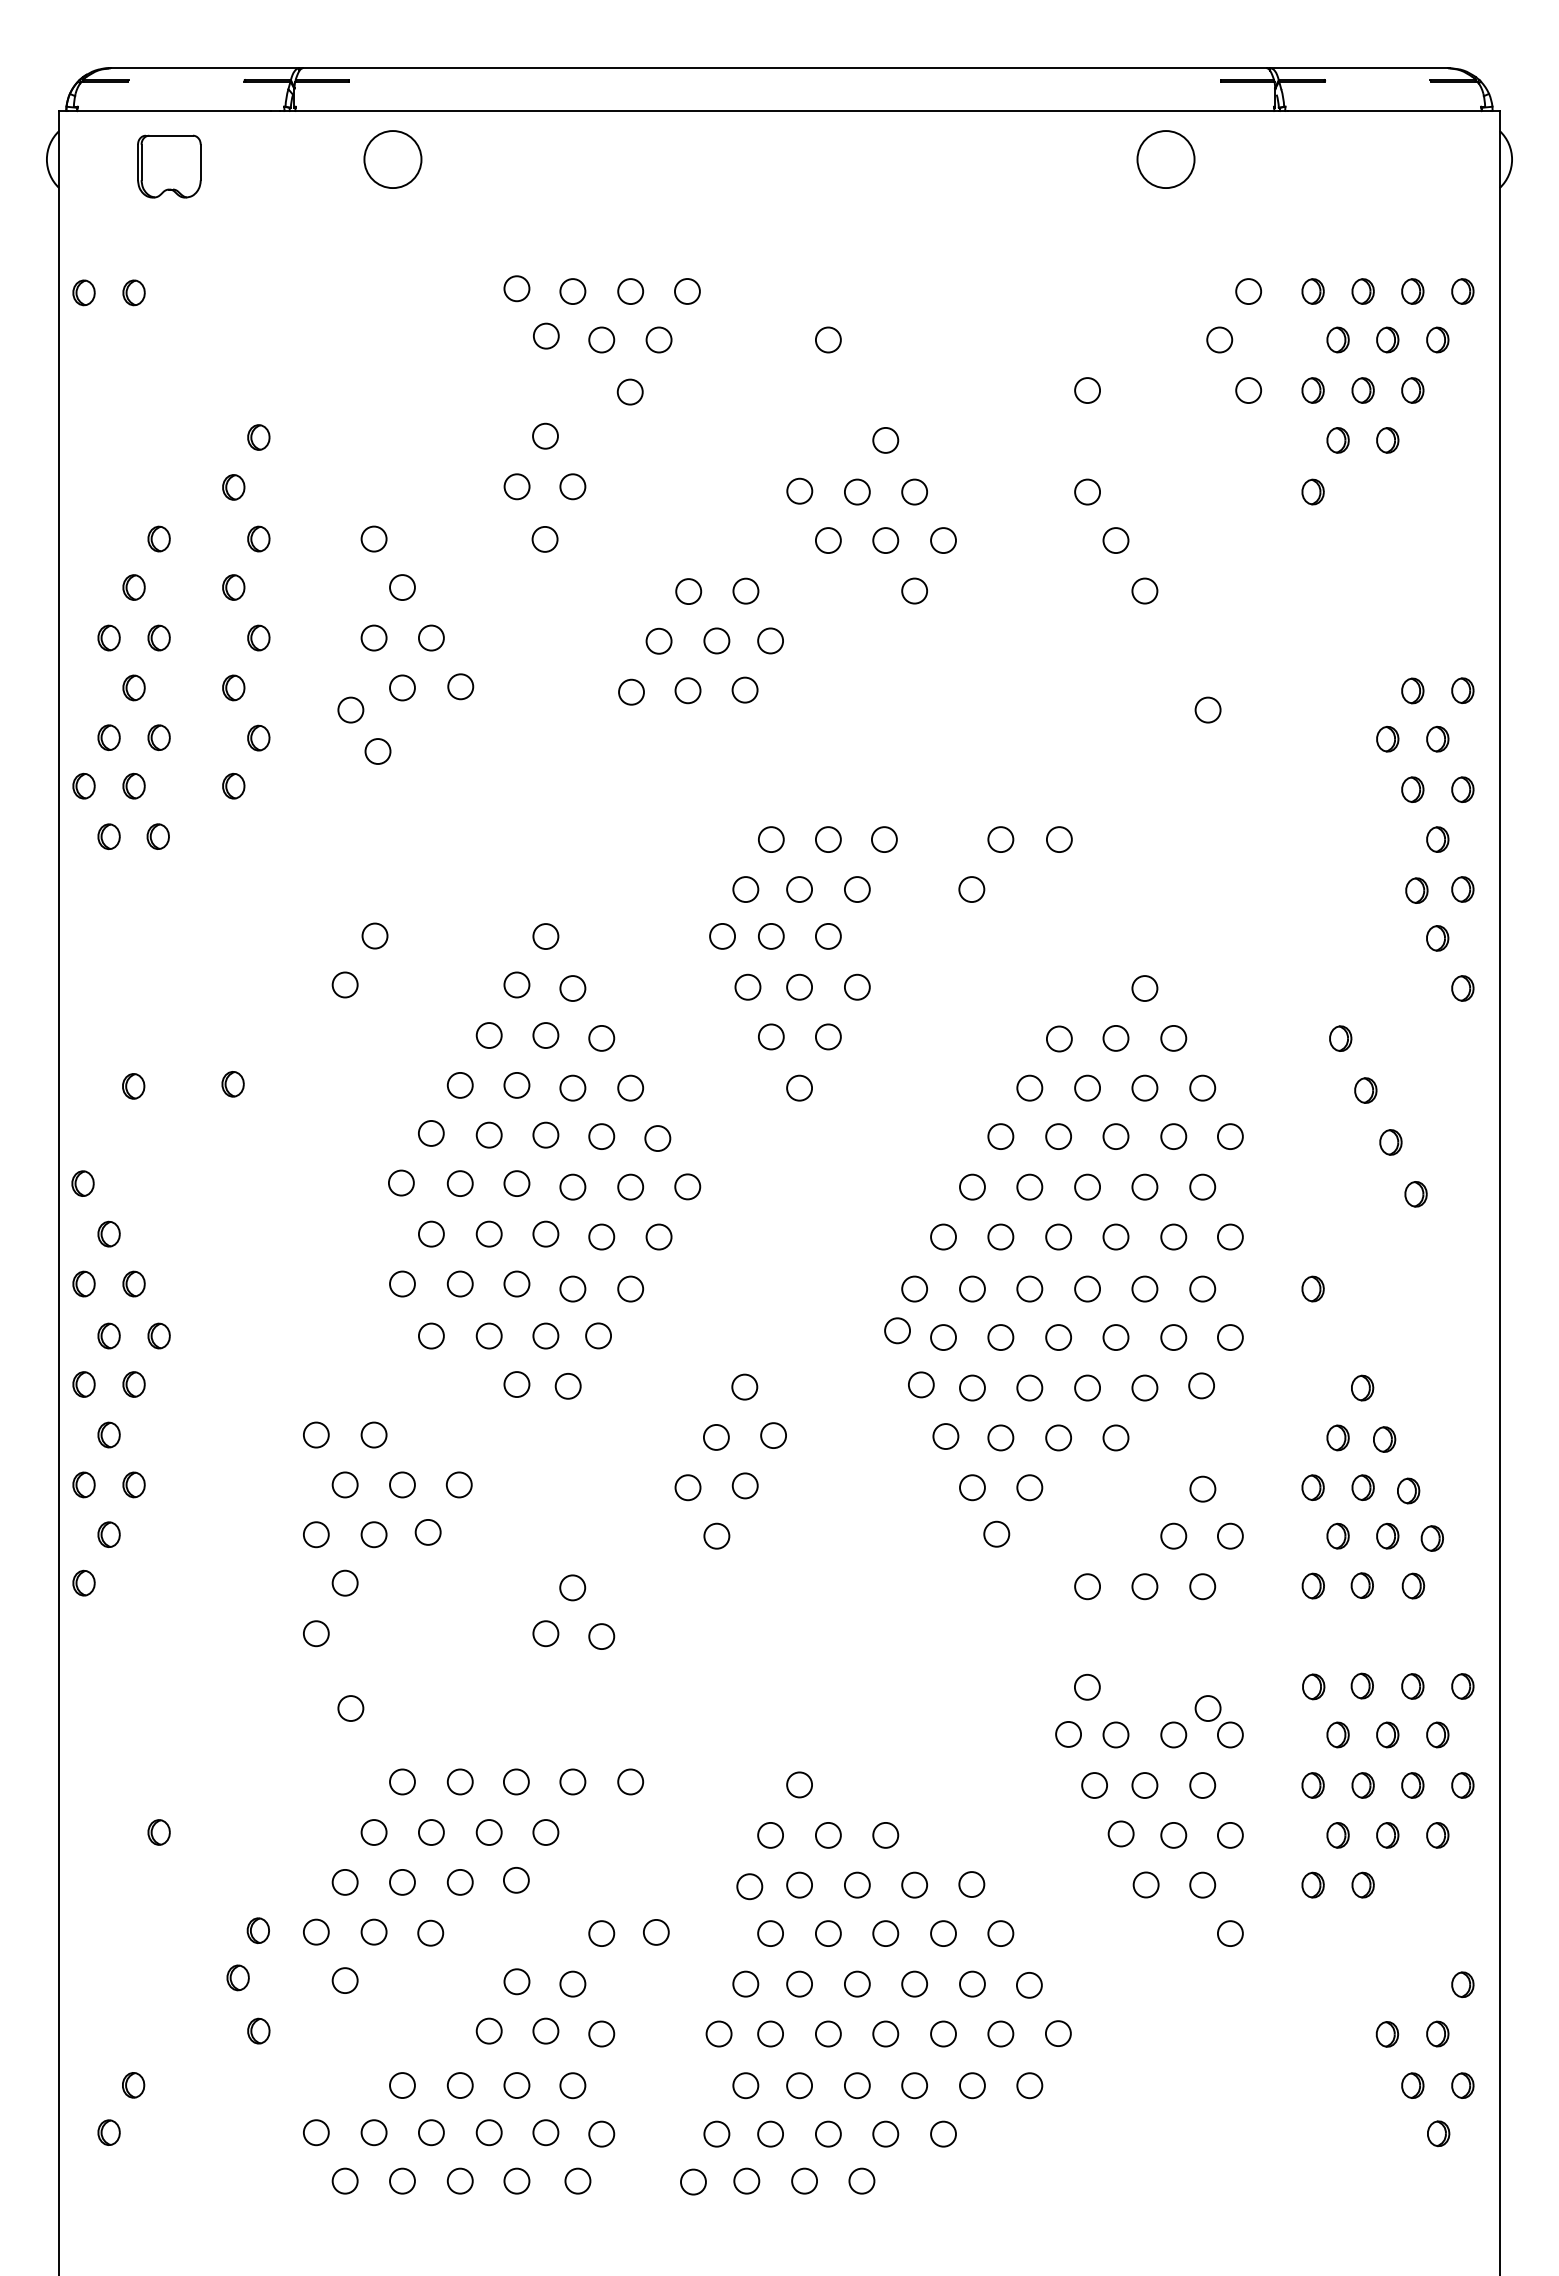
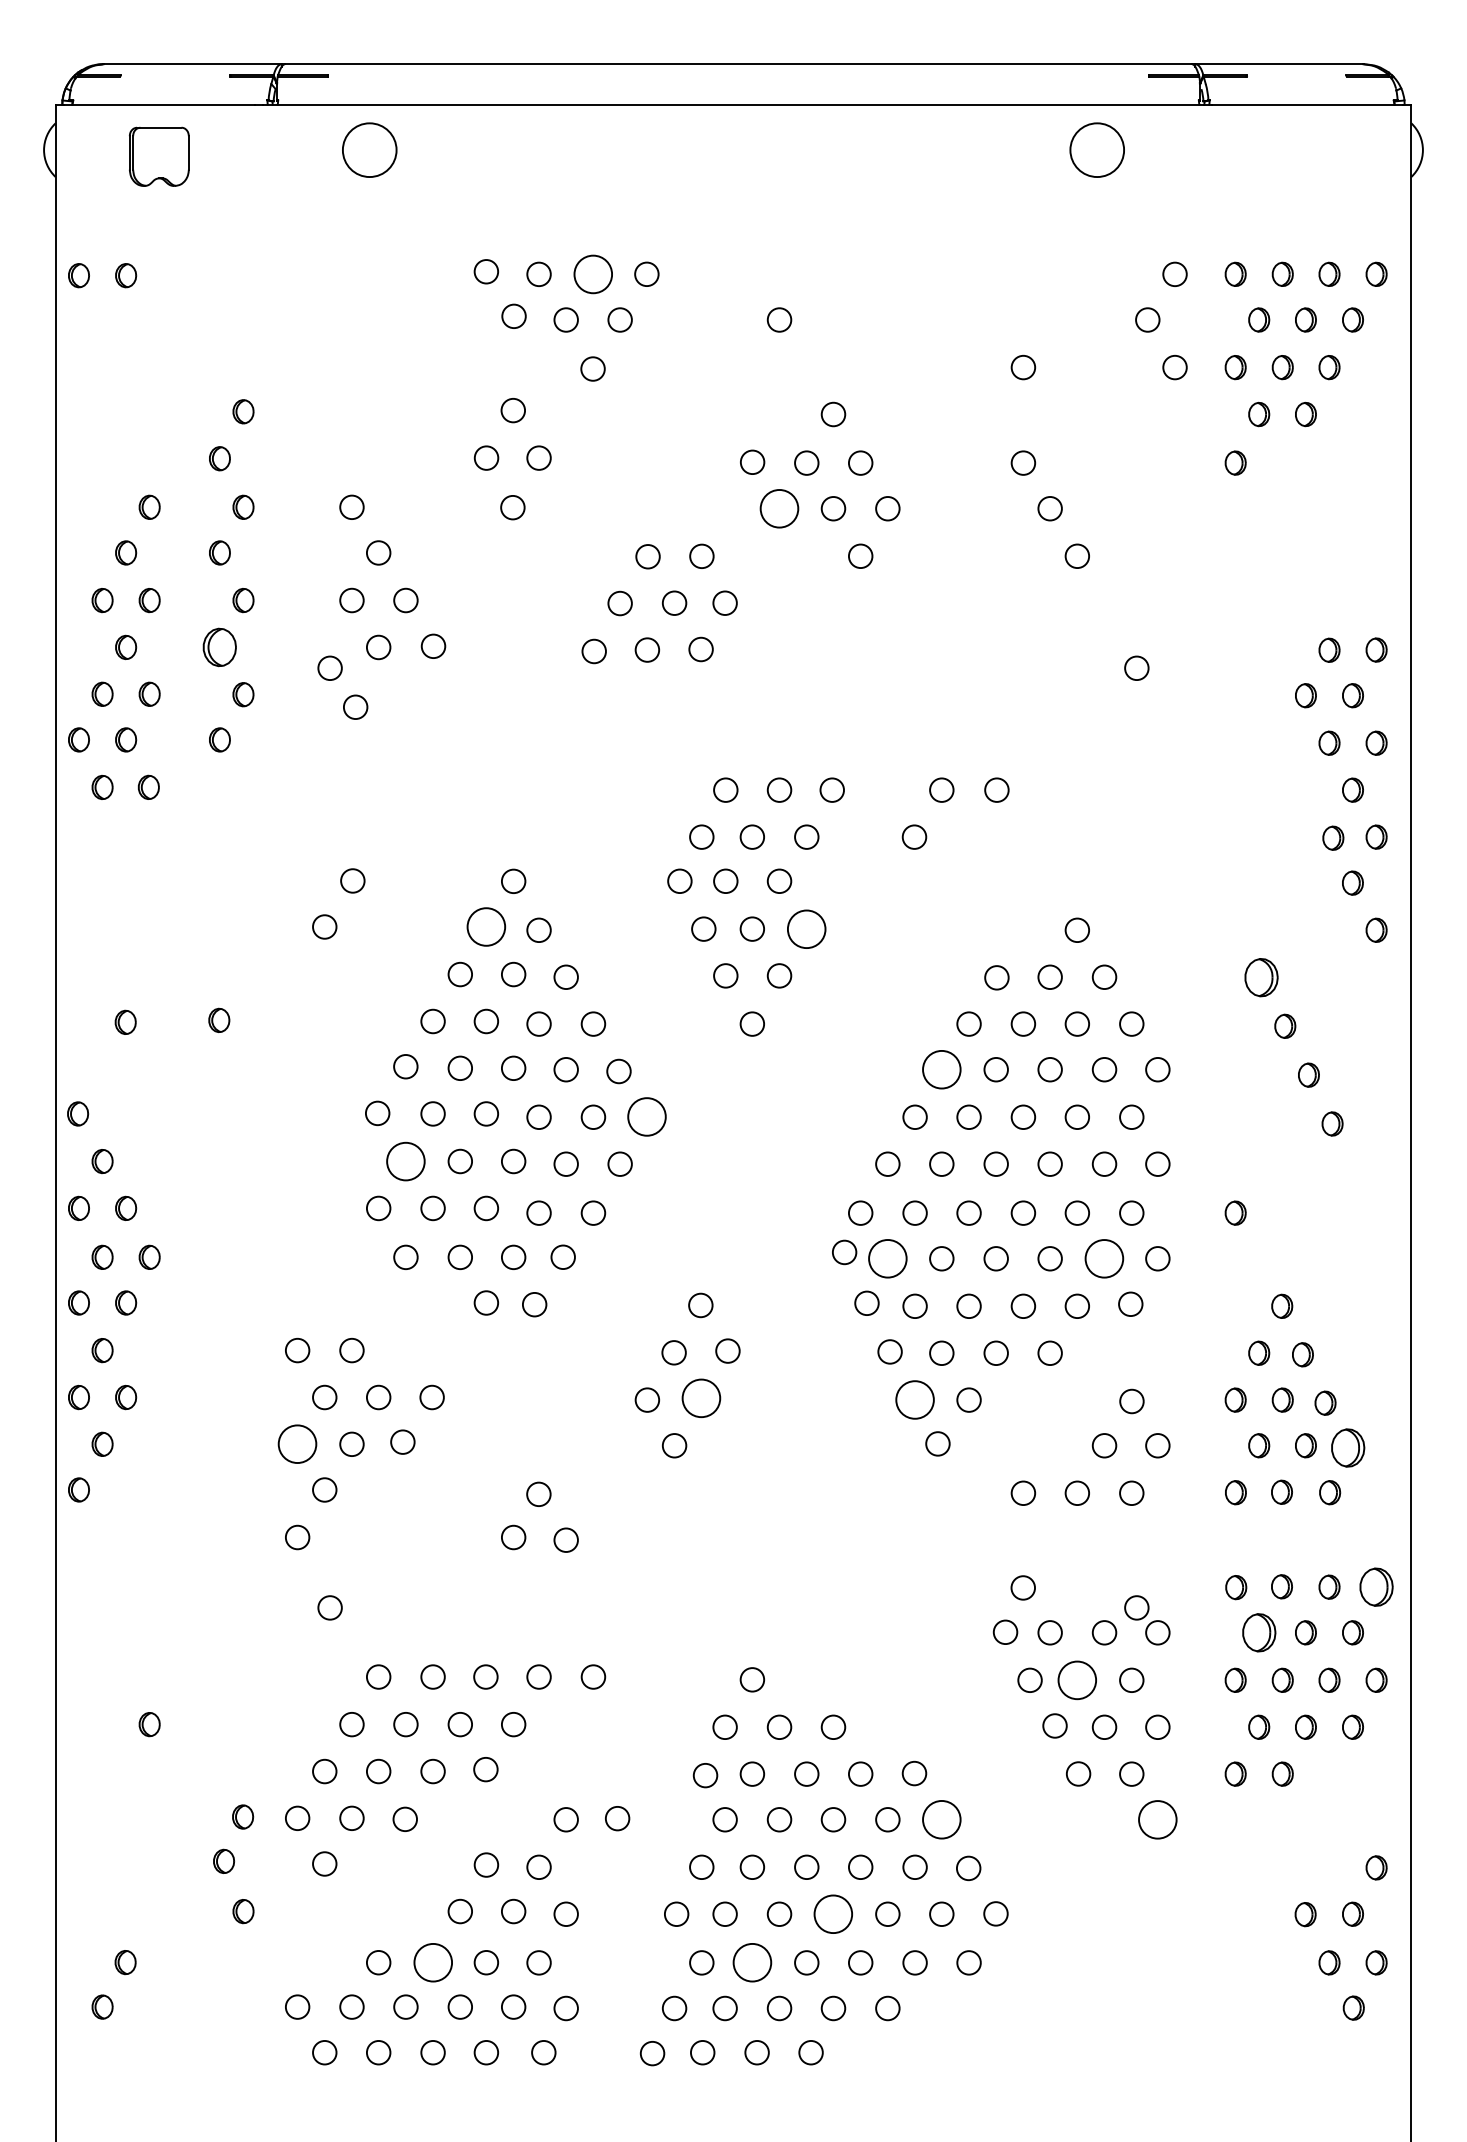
circle: (630, 291) -> (593, 274), size x1.6
circle: (828, 540) -> (779, 508), size x1.6
part: (233, 687) -> (219, 647), size x1.6
circle: (516, 984) -> (485, 926), size x1.6
circle: (857, 986) -> (806, 928), size x1.6
part: (1340, 1038) -> (1261, 977), size x1.6
circle: (1000, 1136) -> (941, 1069), size x1.6
circle: (687, 1186) -> (646, 1116), size x1.6
circle: (431, 1233) -> (405, 1160), size x1.6
circle: (943, 1337) -> (887, 1258), size x1.6
circle: (1173, 1337) -> (1104, 1258), size x1.6
circle: (744, 1485) -> (700, 1398), size x1.6
circle: (972, 1487) -> (915, 1399), size x1.6
circle: (316, 1534) -> (297, 1444), size x1.6
part: (1431, 1538) -> (1347, 1447), size x1.6
part: (1462, 1686) -> (1376, 1587), size x1.6
part: (1337, 1734) -> (1258, 1632), size x1.6
circle: (1144, 1785) -> (1077, 1680), size x1.6
circle: (1000, 1933) -> (941, 1819), size x1.6
circle: (1230, 1933) -> (1157, 1819), size x1.6
circle: (885, 2033) -> (833, 1913), size x1.6
circle: (459, 2085) -> (432, 1962), size x1.6
circle: (799, 2085) -> (752, 1962), size x1.6

